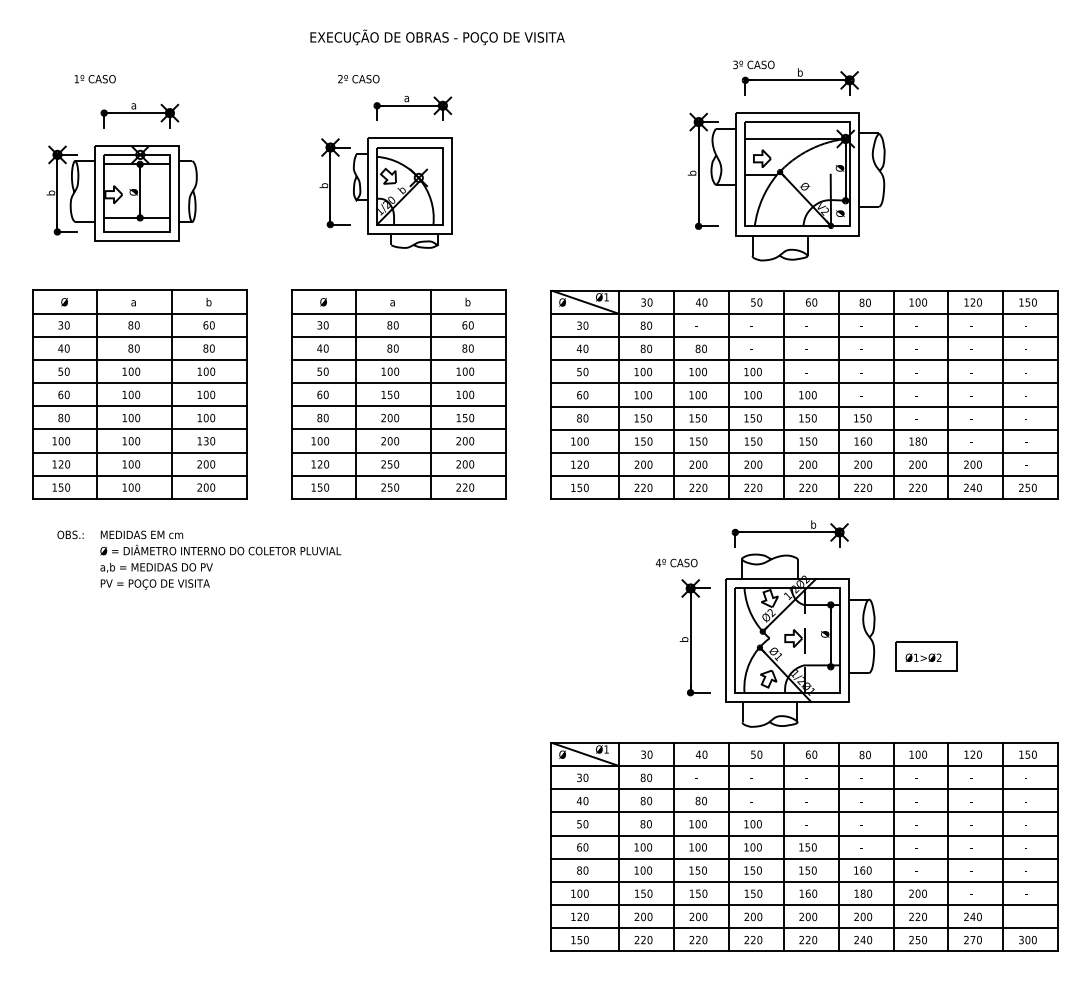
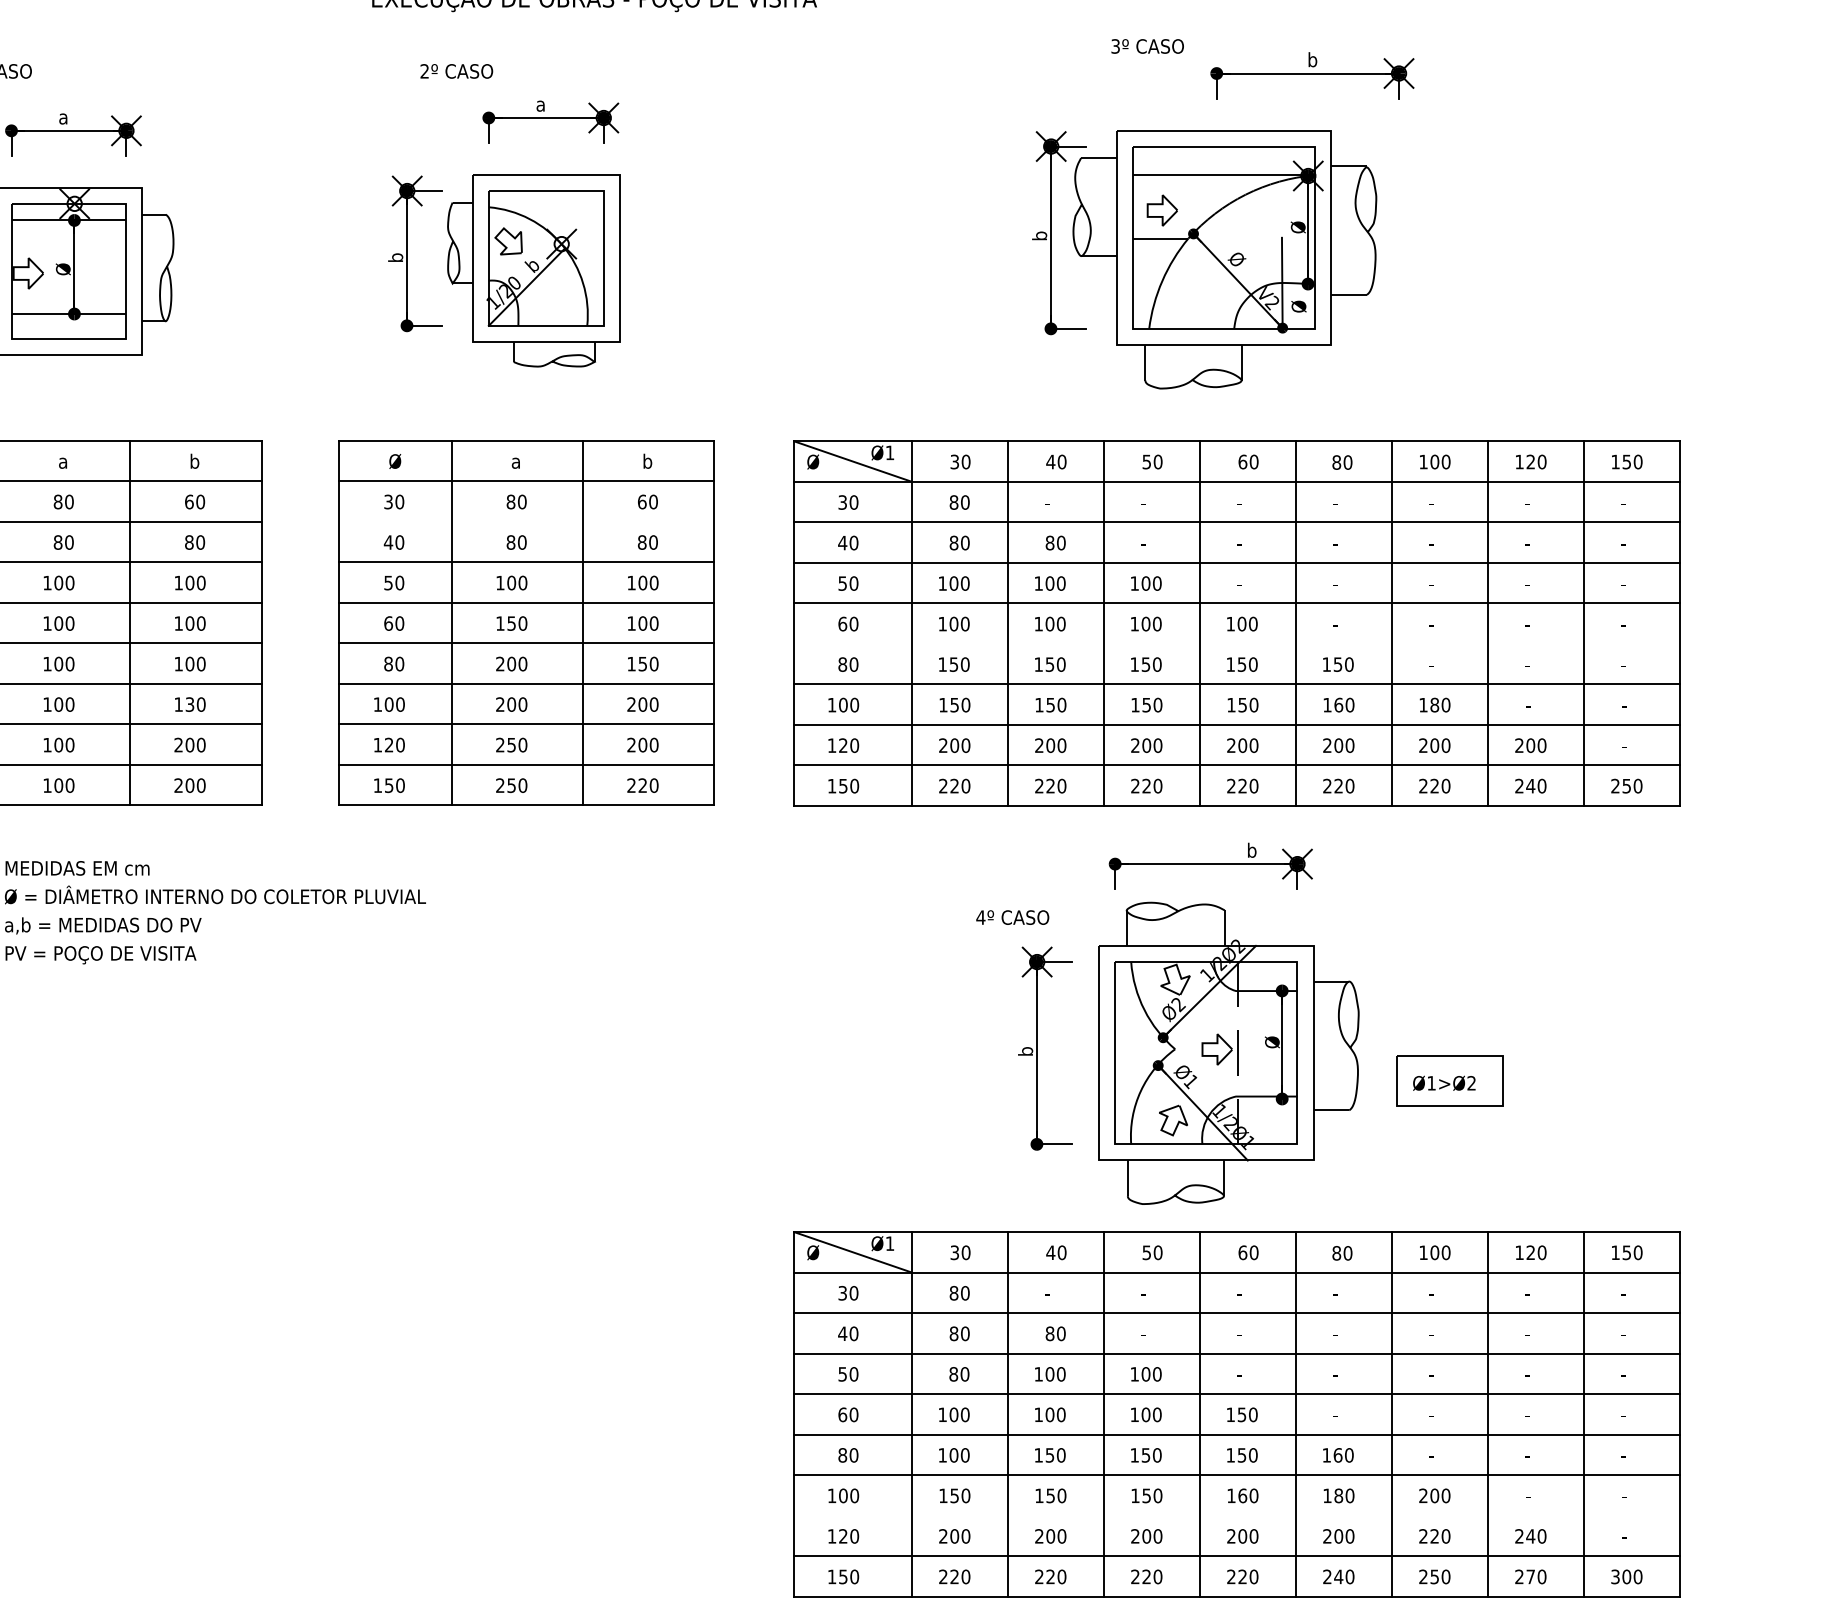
part: (799, 81) -> (1311, 75), moved
line: (398, 336) -> (526, 521), removed
line: (804, 406) -> (1236, 643), removed
line: (804, 905) -> (1236, 1516), removed

